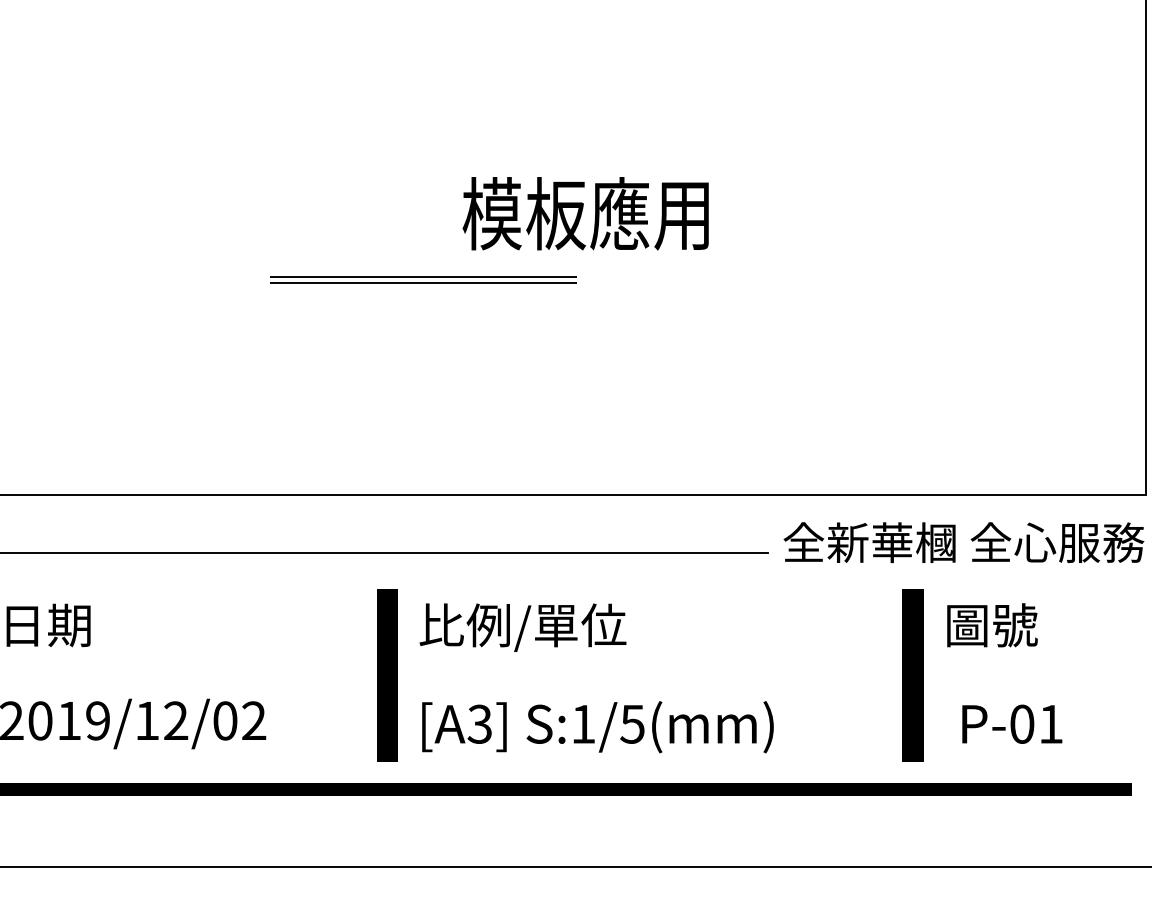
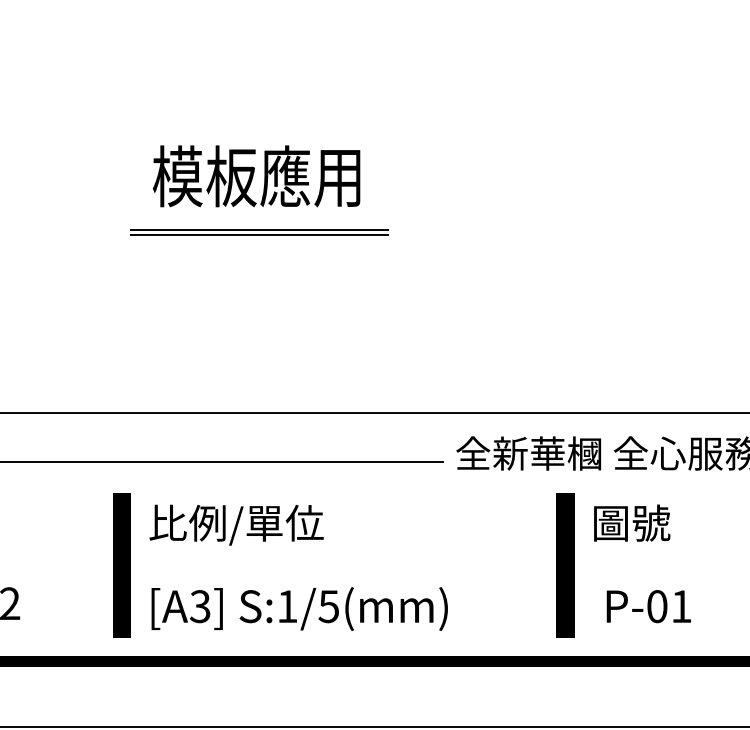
text: (585, 213) -> (256, 176), moved
part: (423, 279) -> (259, 231), moved

